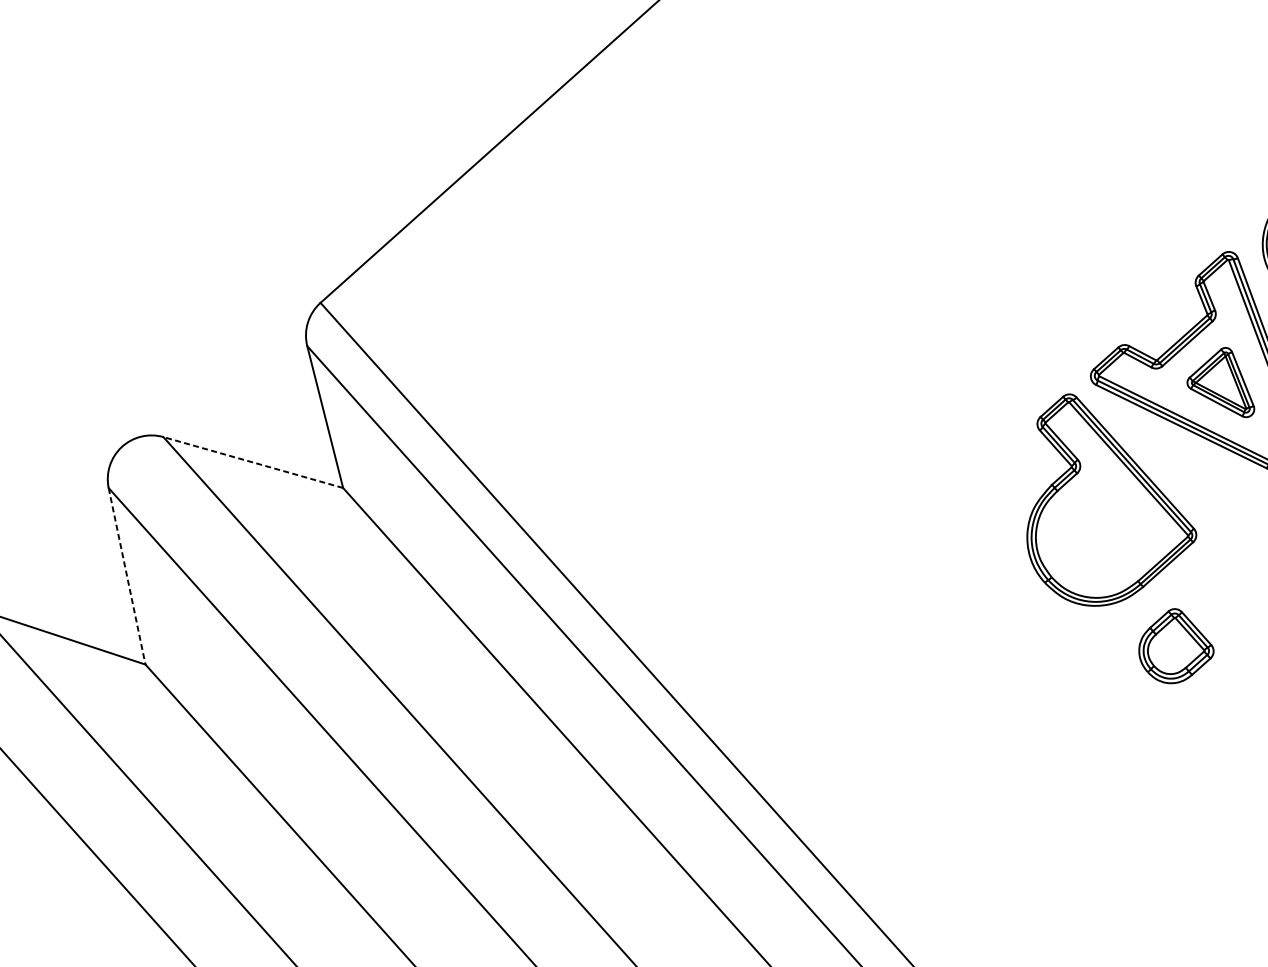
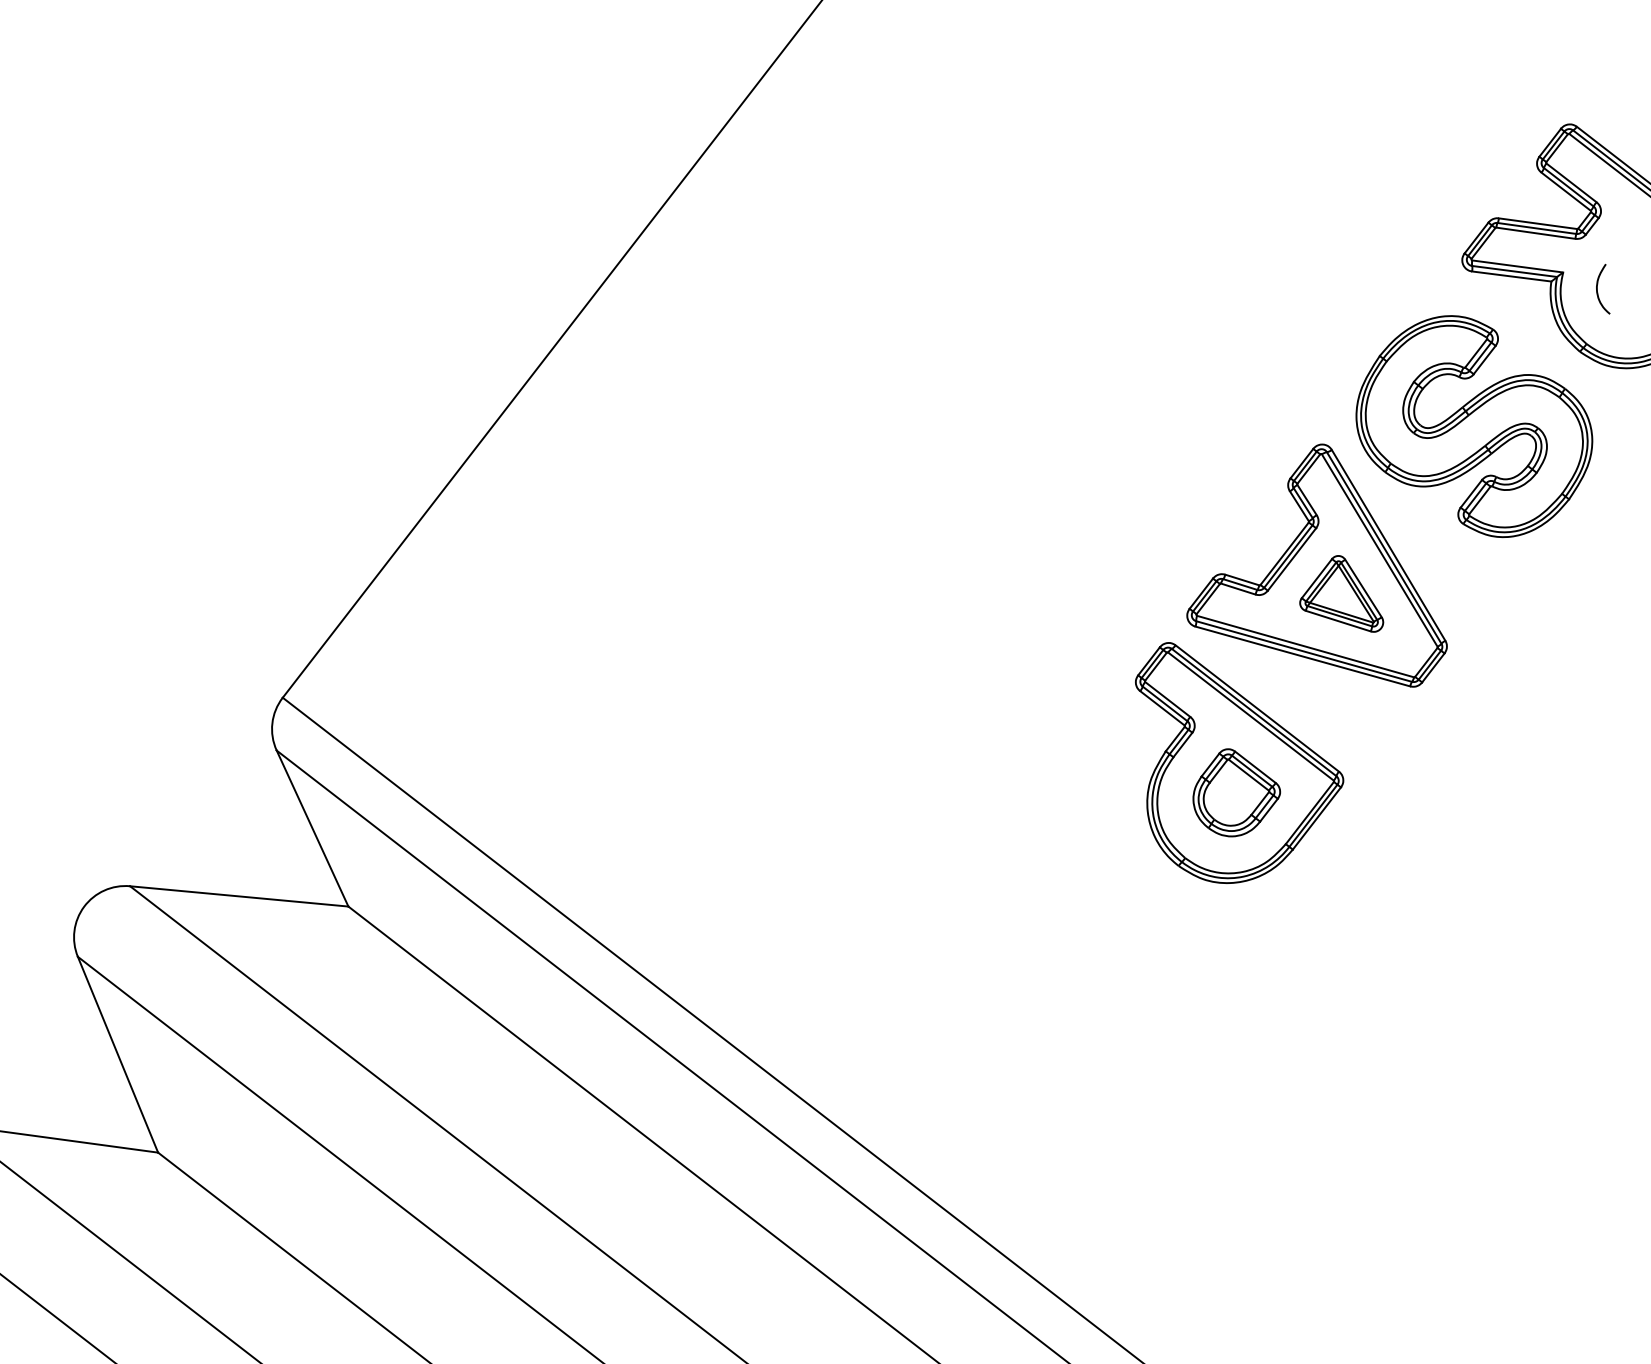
line: (253, 462) -> (239, 896), dashed -> solid
line: (127, 576) -> (118, 1054), dashed -> solid
part: (1176, 646) -> (1236, 792), moved

